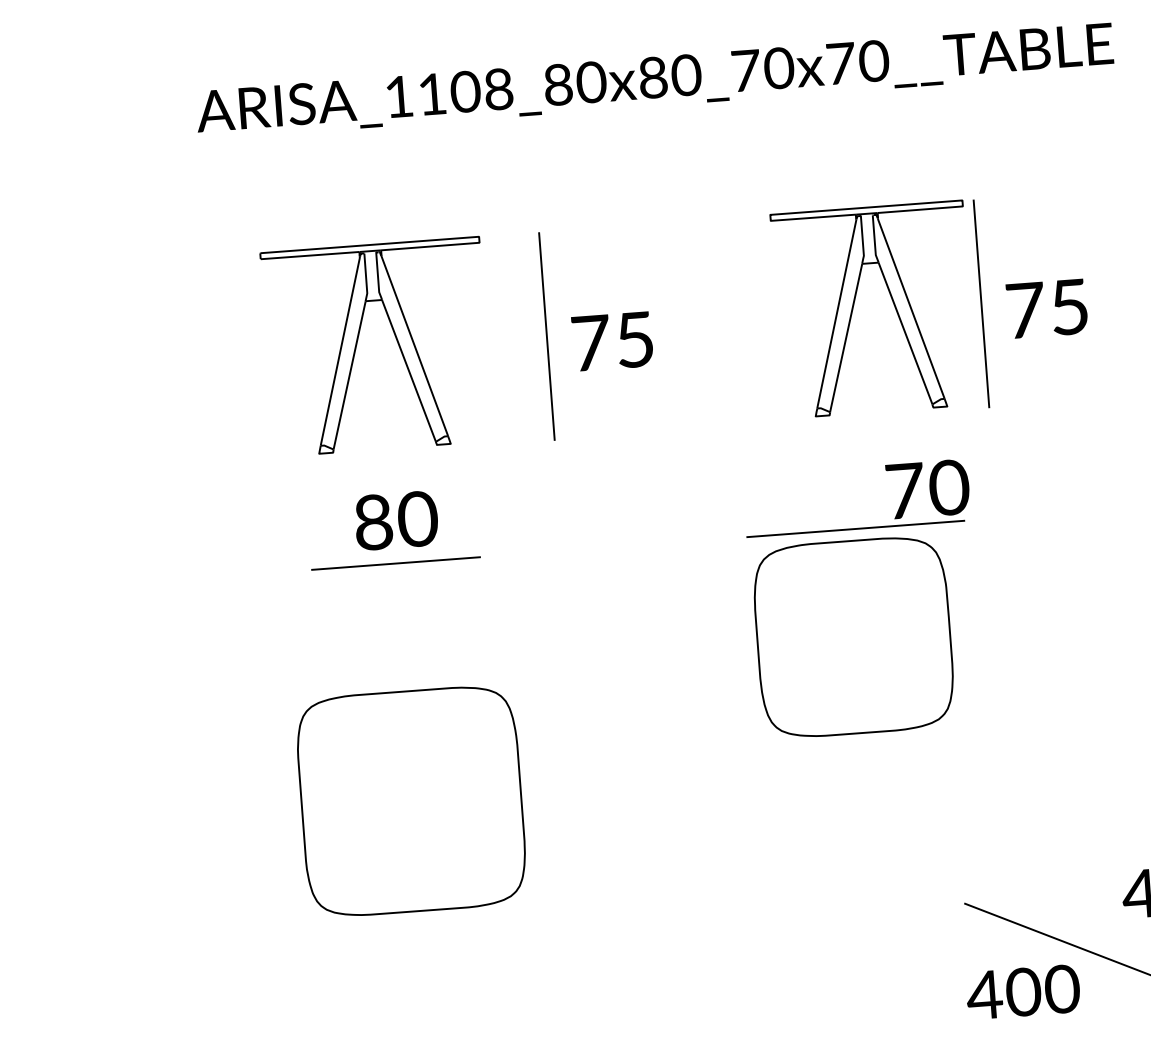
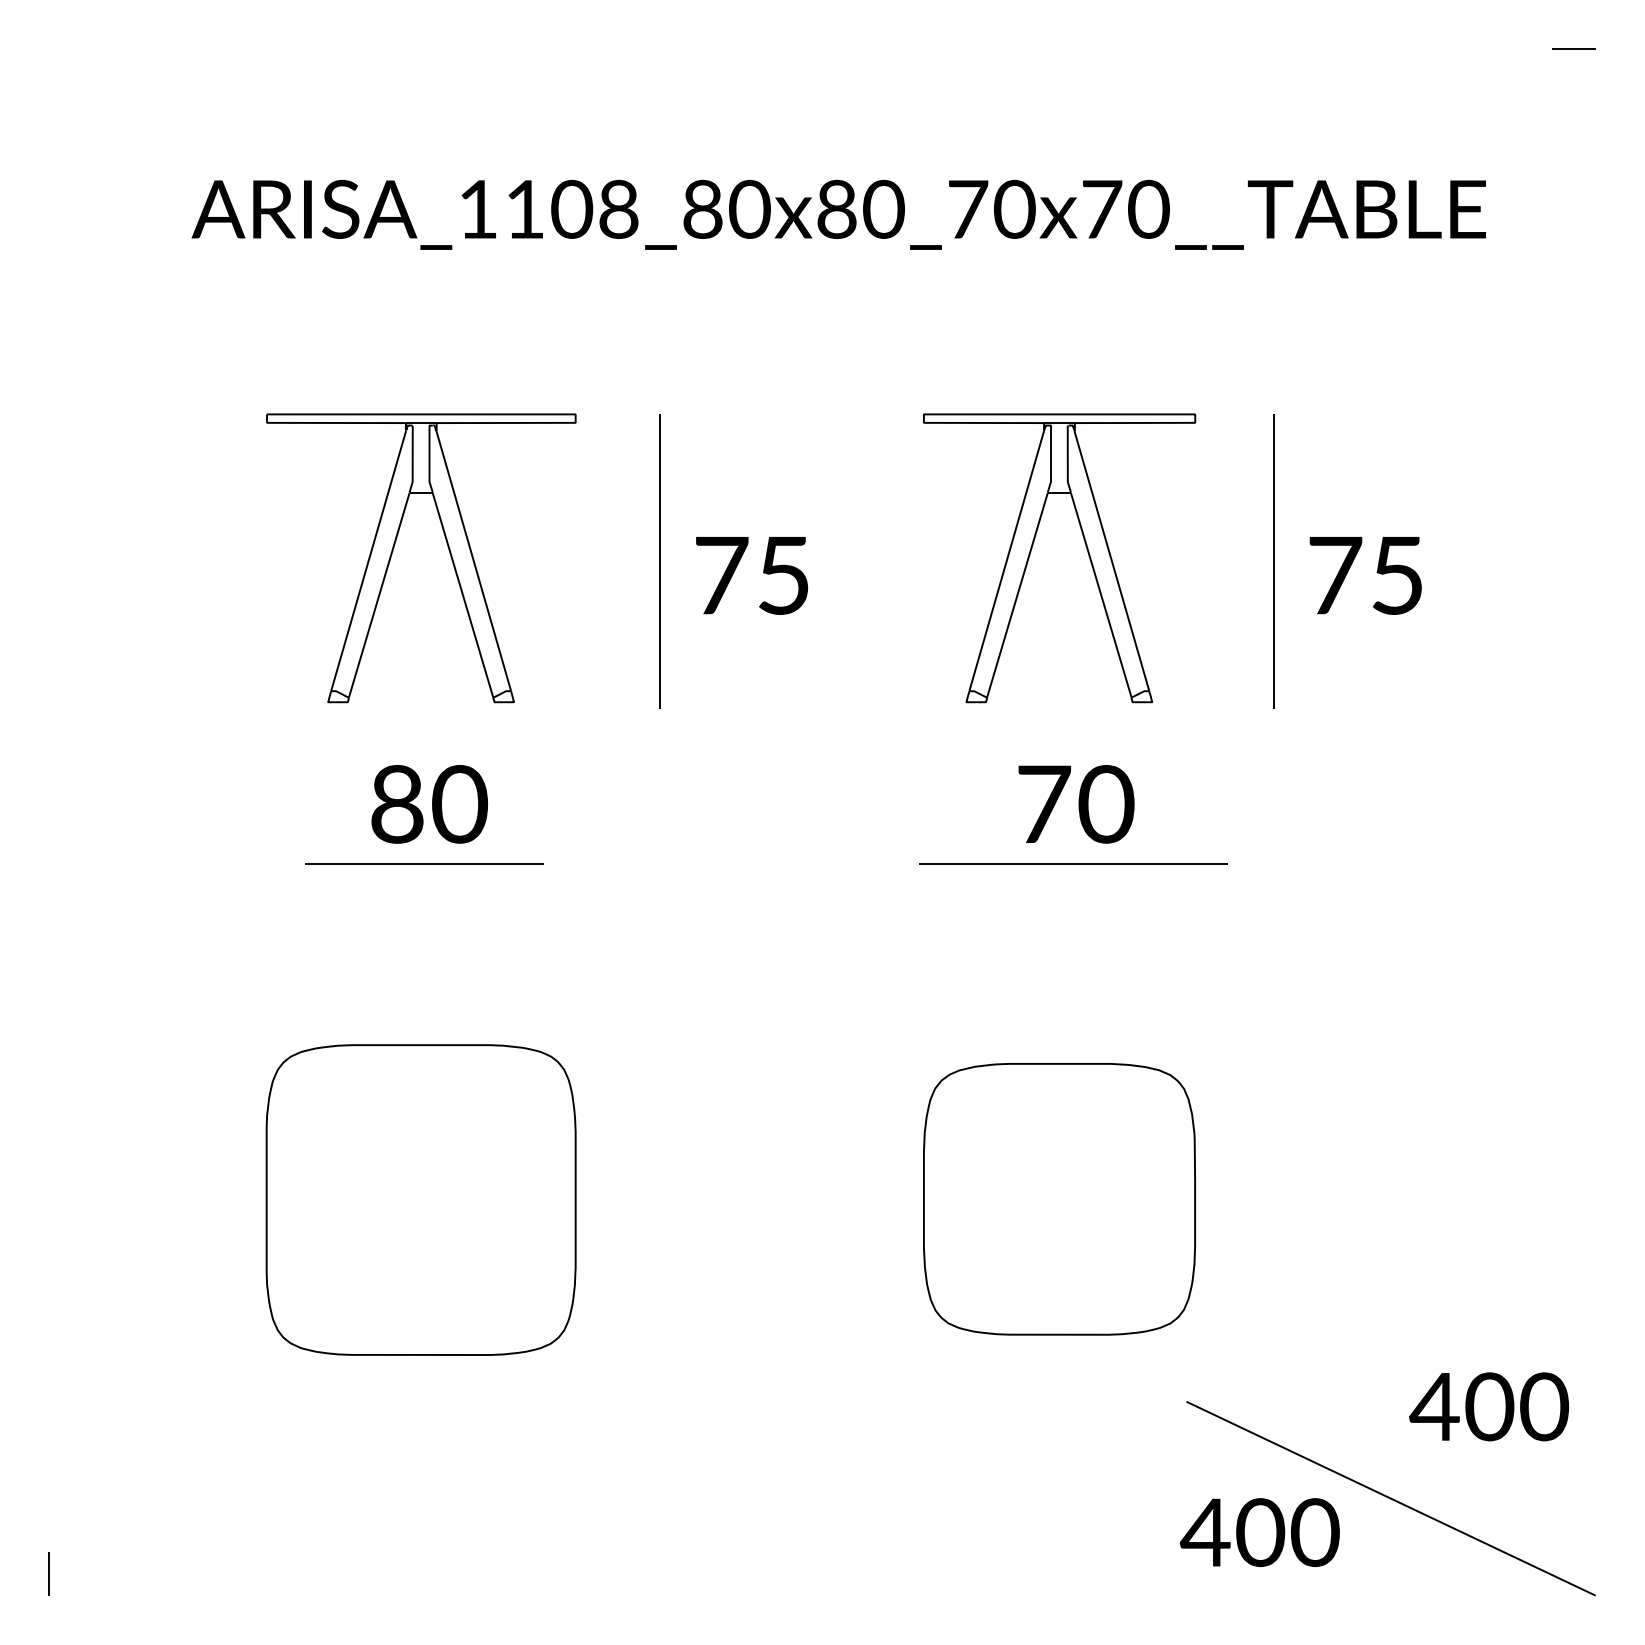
part: (892, 301) -> (1086, 549), moved
text: (928, 489) -> (1076, 804), moved
part: (853, 637) -> (1059, 1199), moved

